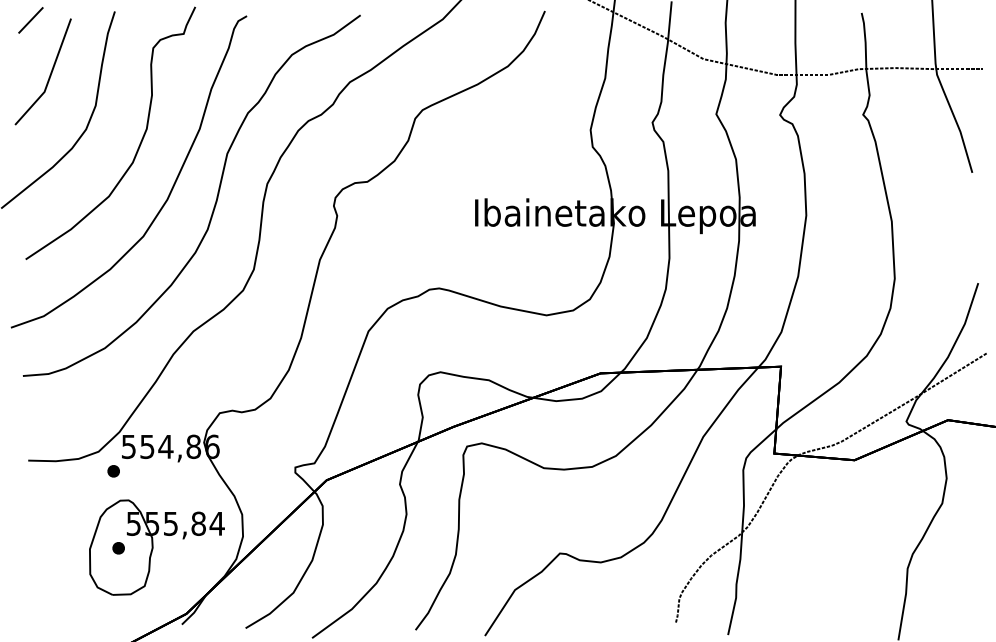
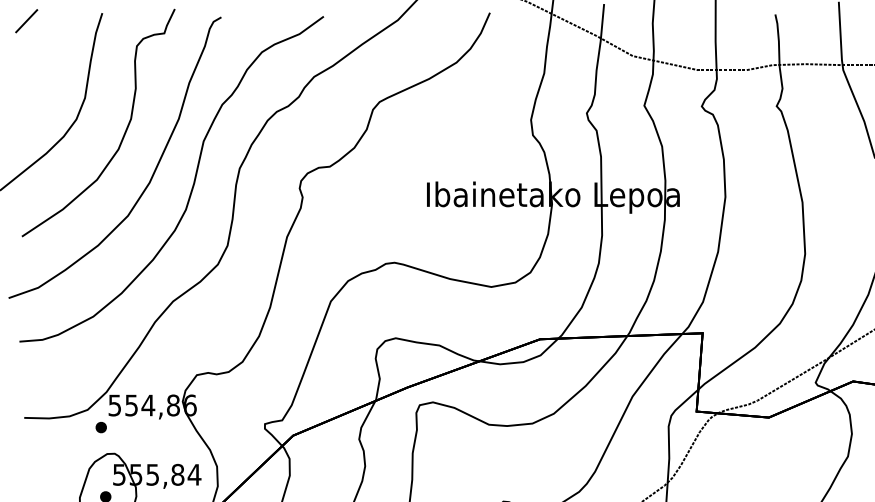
line: (49, 74) -> (43, 69), removed

